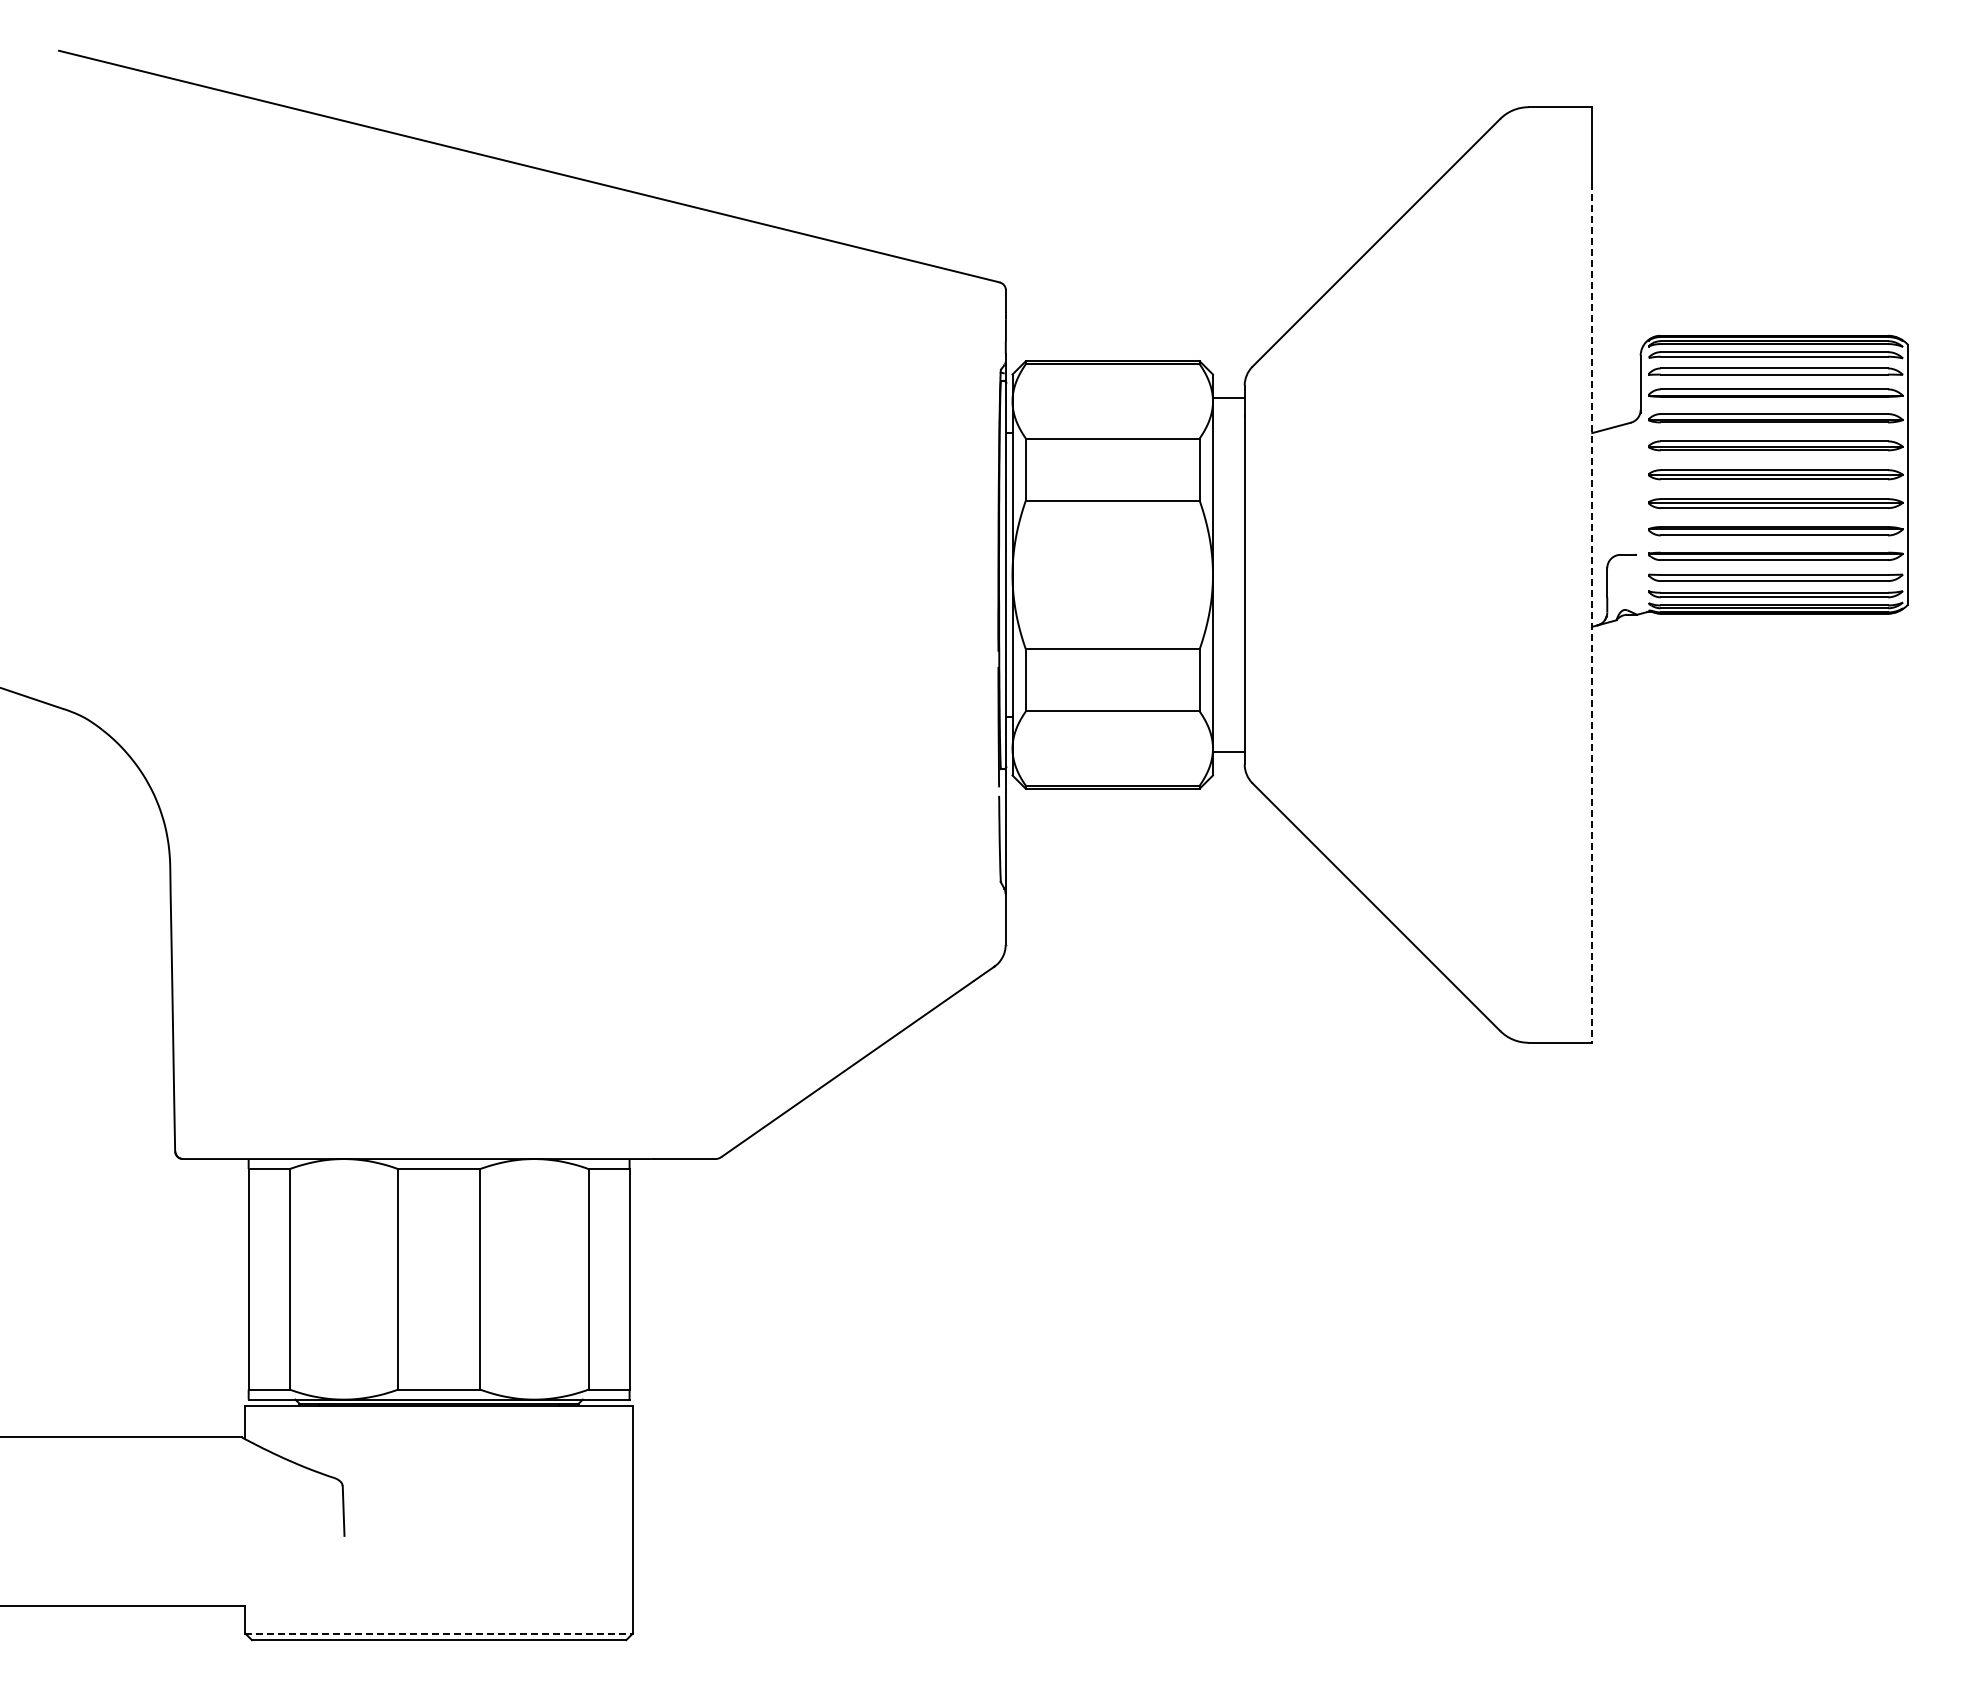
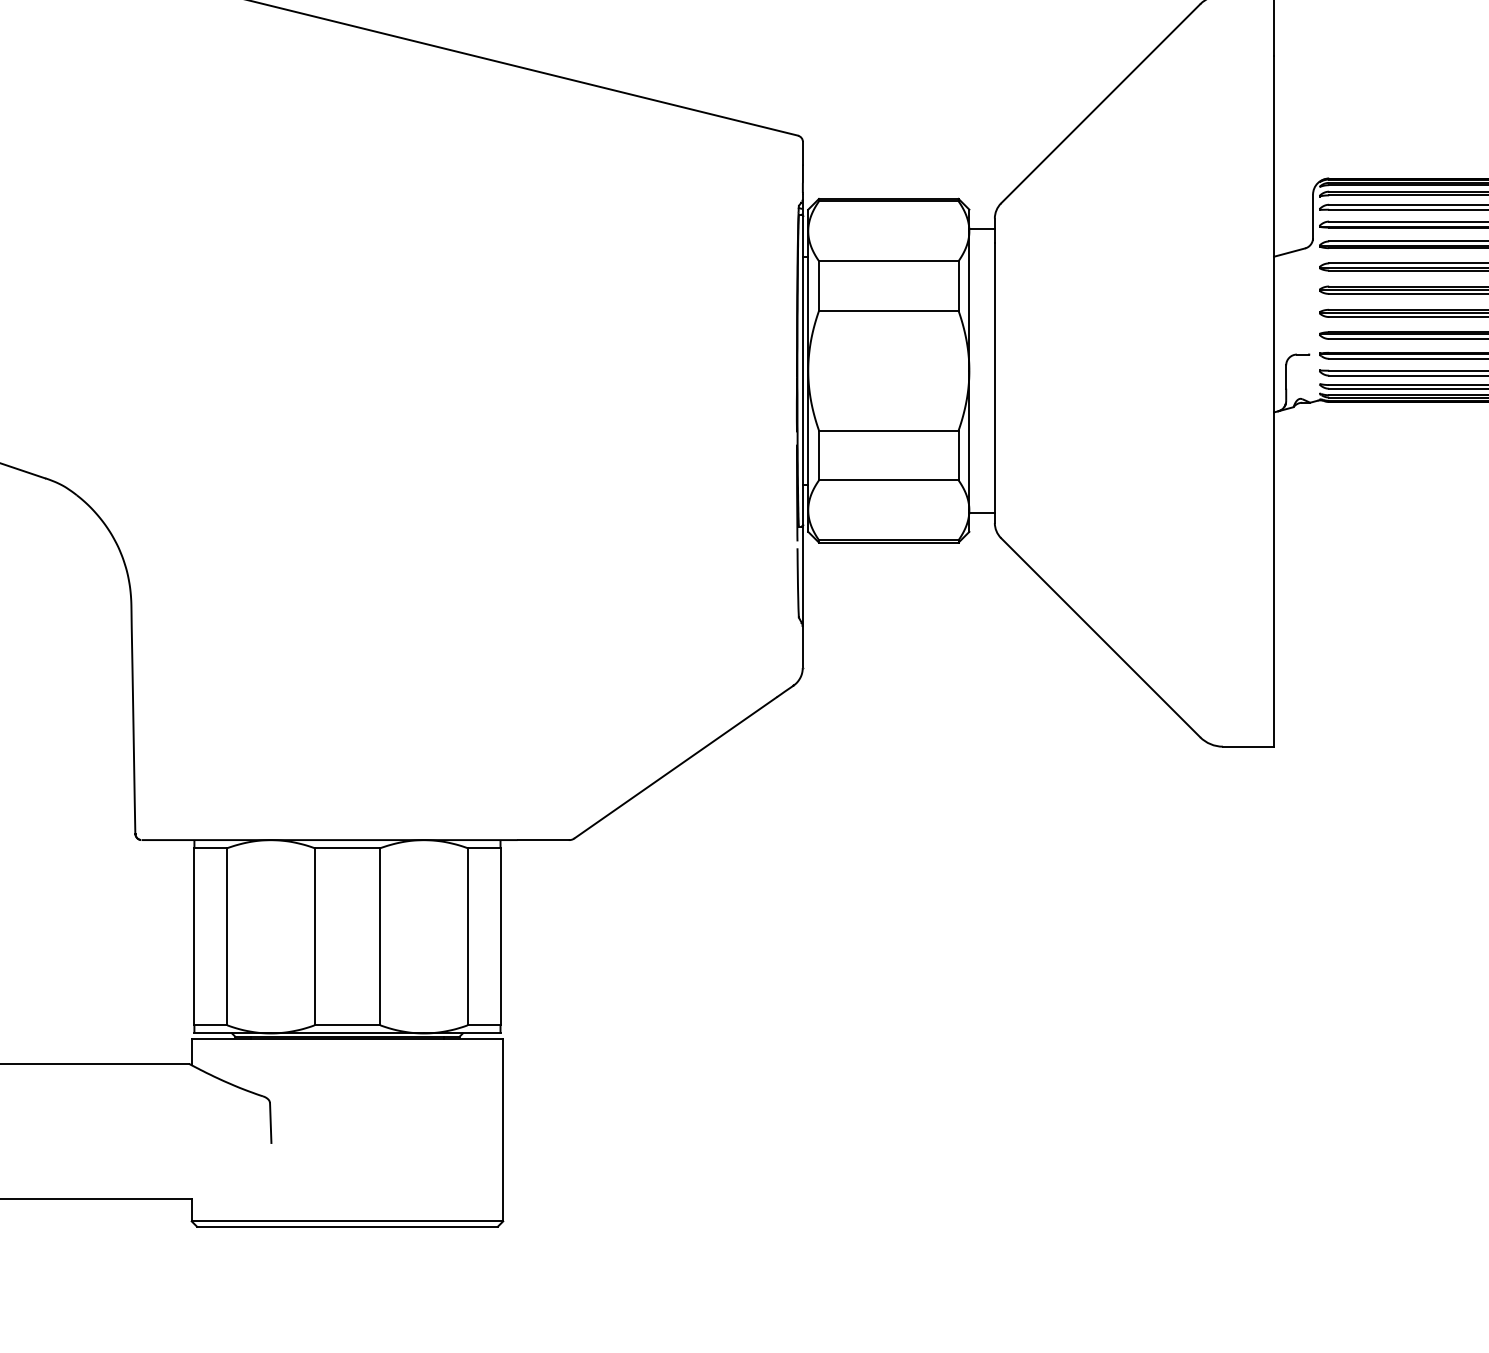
line: (1592, 613) -> (1274, 401), dashed -> solid
line: (439, 1633) -> (347, 1221), dashed -> solid

